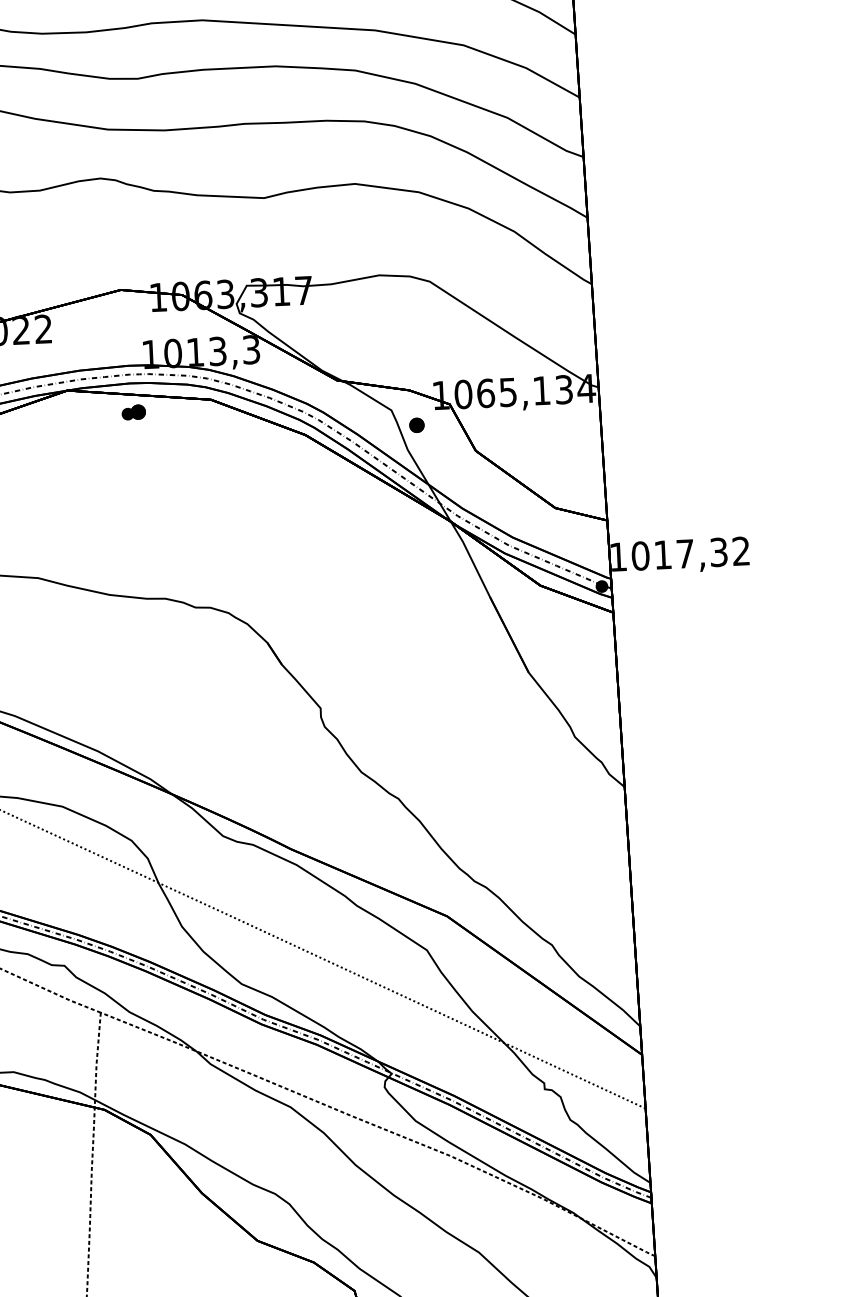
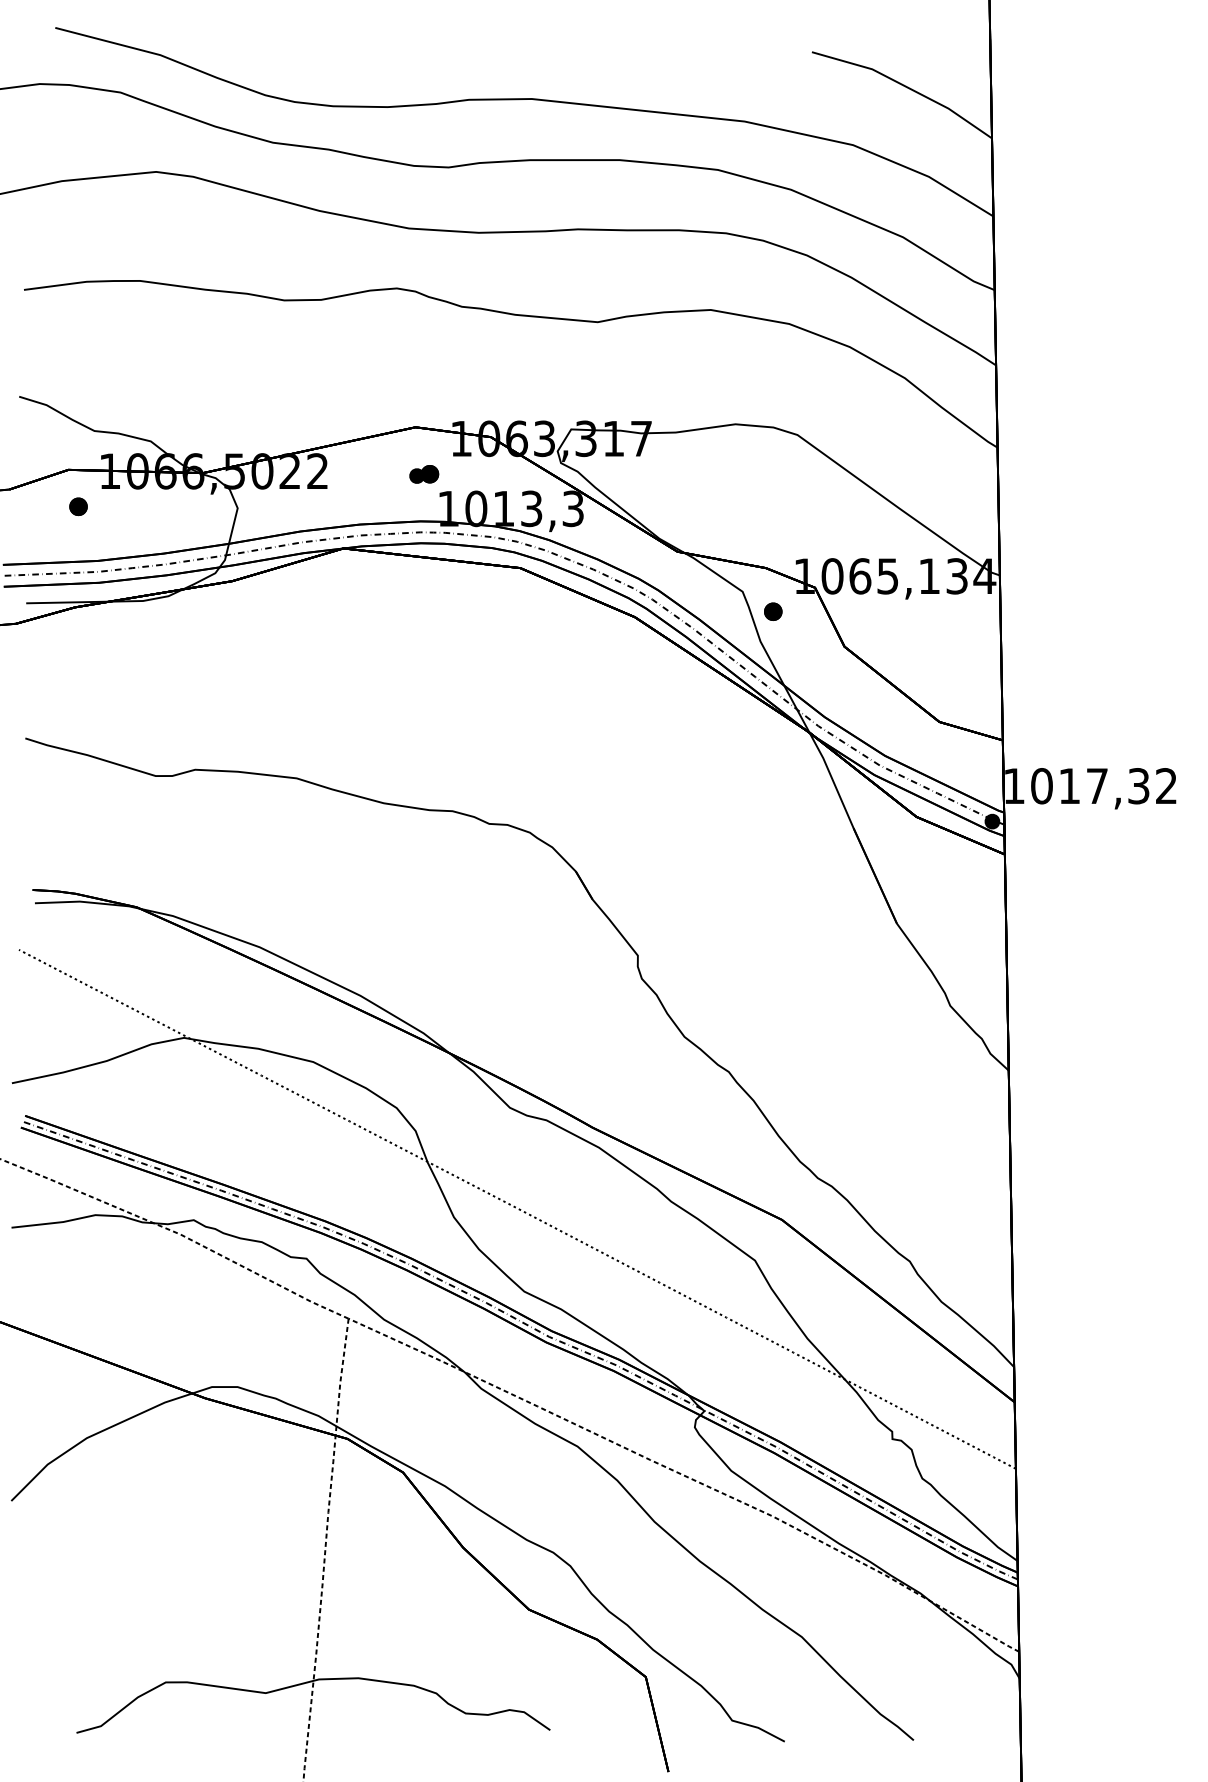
part: (133, 412) -> (424, 474), moved

